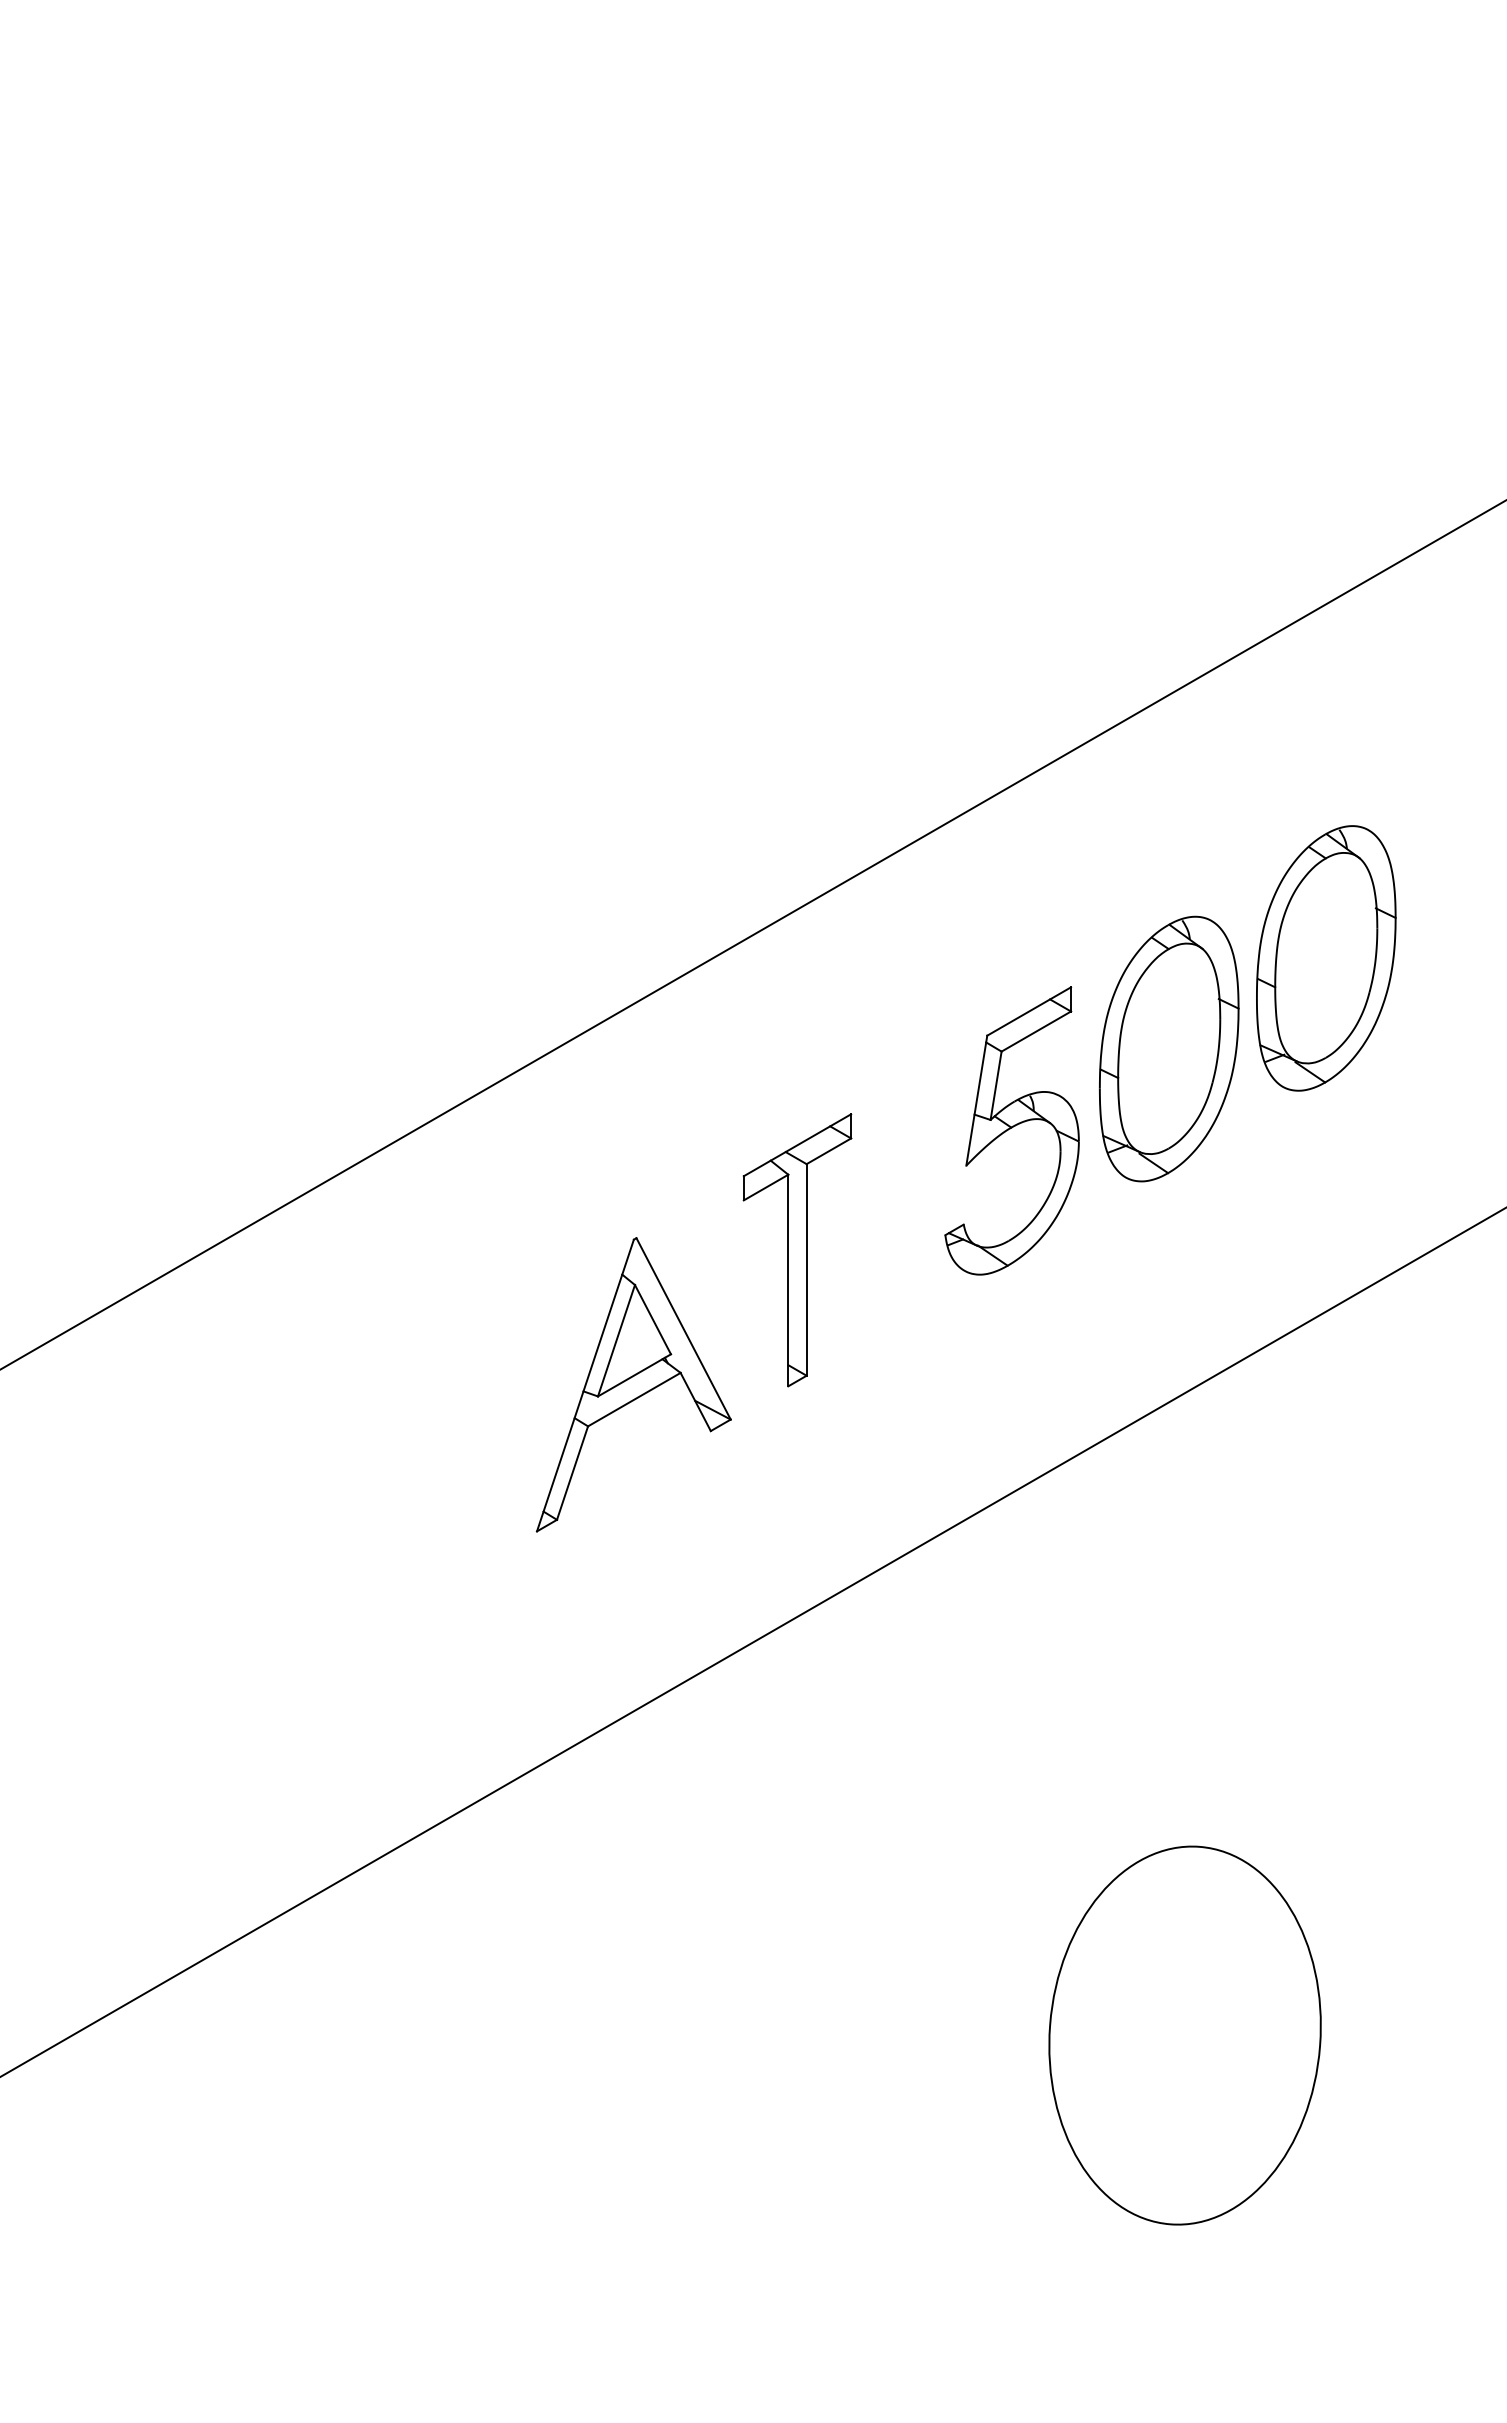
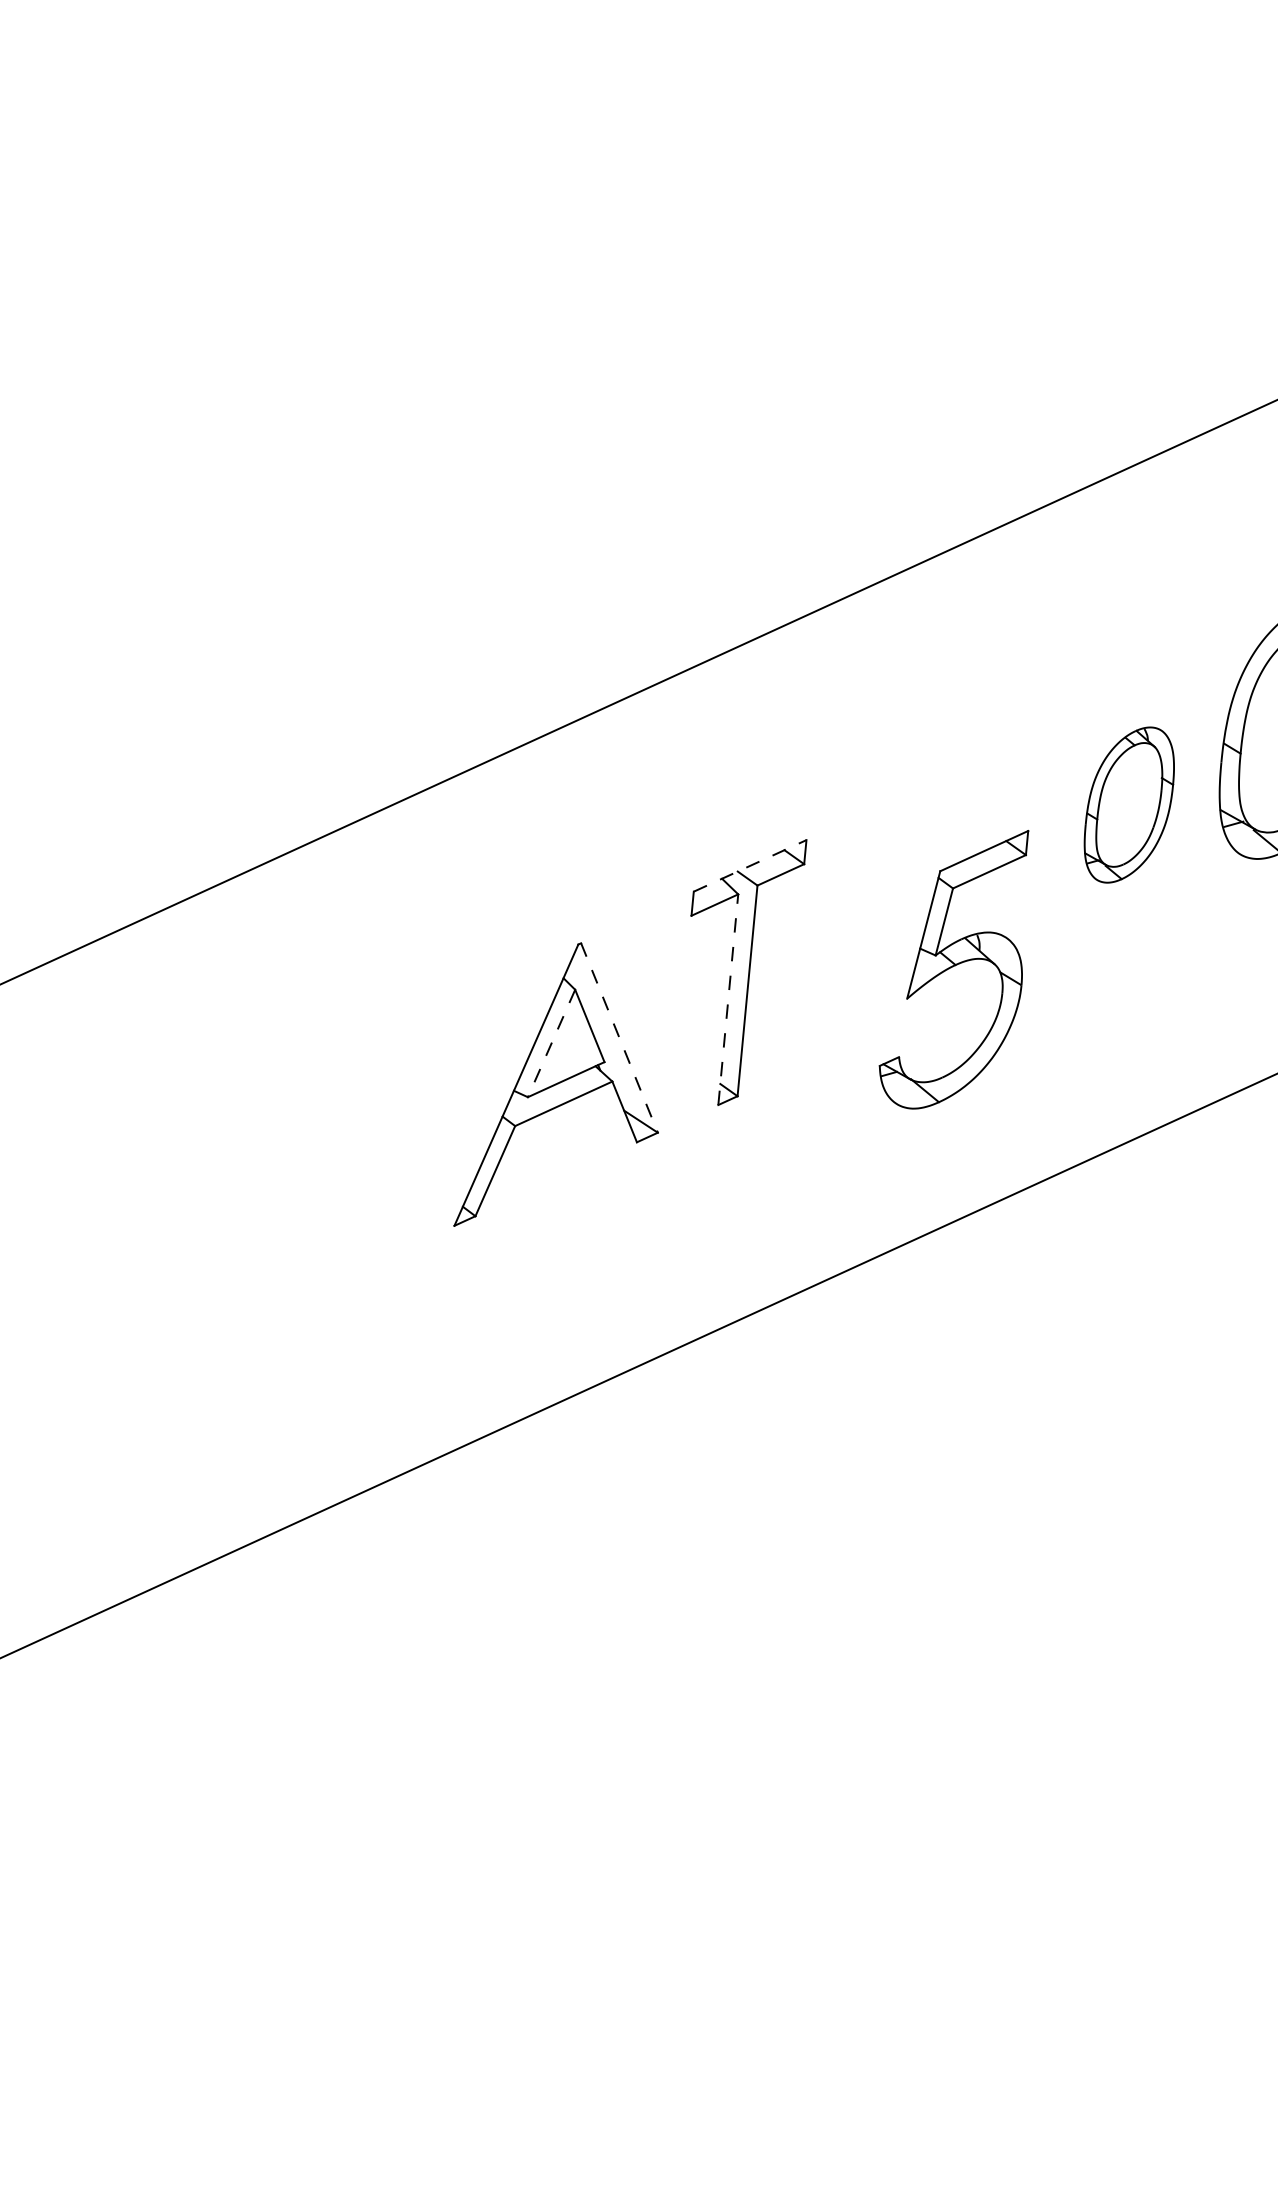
part: (1169, 1048) -> (1129, 804), size x0.6
part: (1011, 1130) -> (955, 967), moved
line: (797, 1145) -> (750, 866), solid -> dashed
line: (788, 1280) -> (728, 999), solid -> dashed
line: (683, 1329) -> (619, 1038), solid -> dashed
line: (616, 1340) -> (551, 1043), solid -> dashed
part: (1184, 2035) -> (1051, 1788), removed

